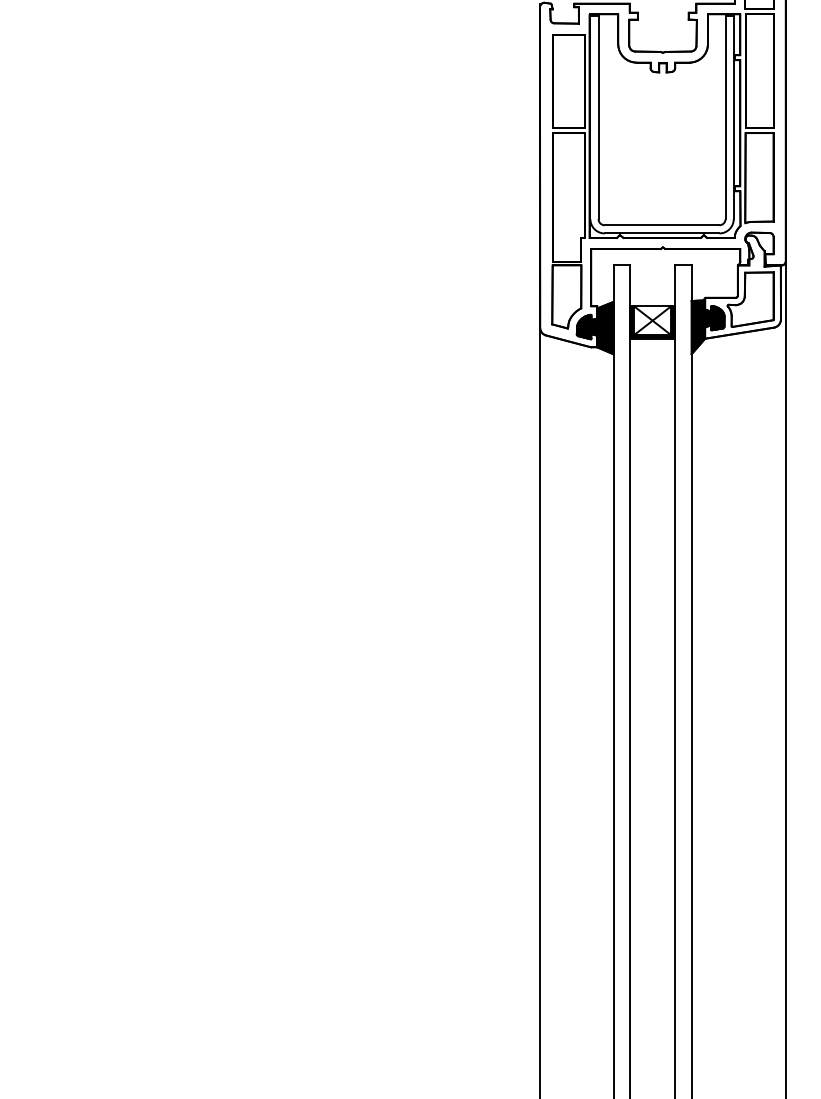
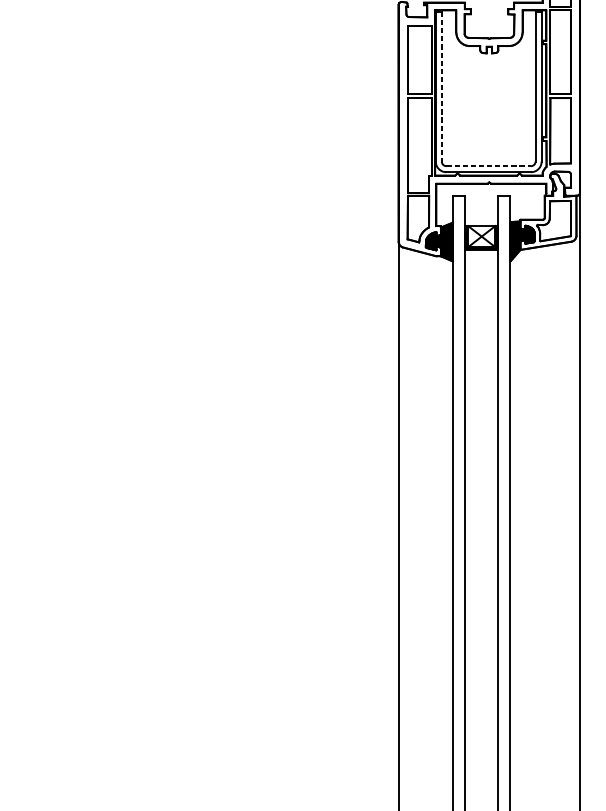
line: (598, 118) -> (441, 87), solid -> dashed
line: (662, 225) -> (489, 166), solid -> dashed

